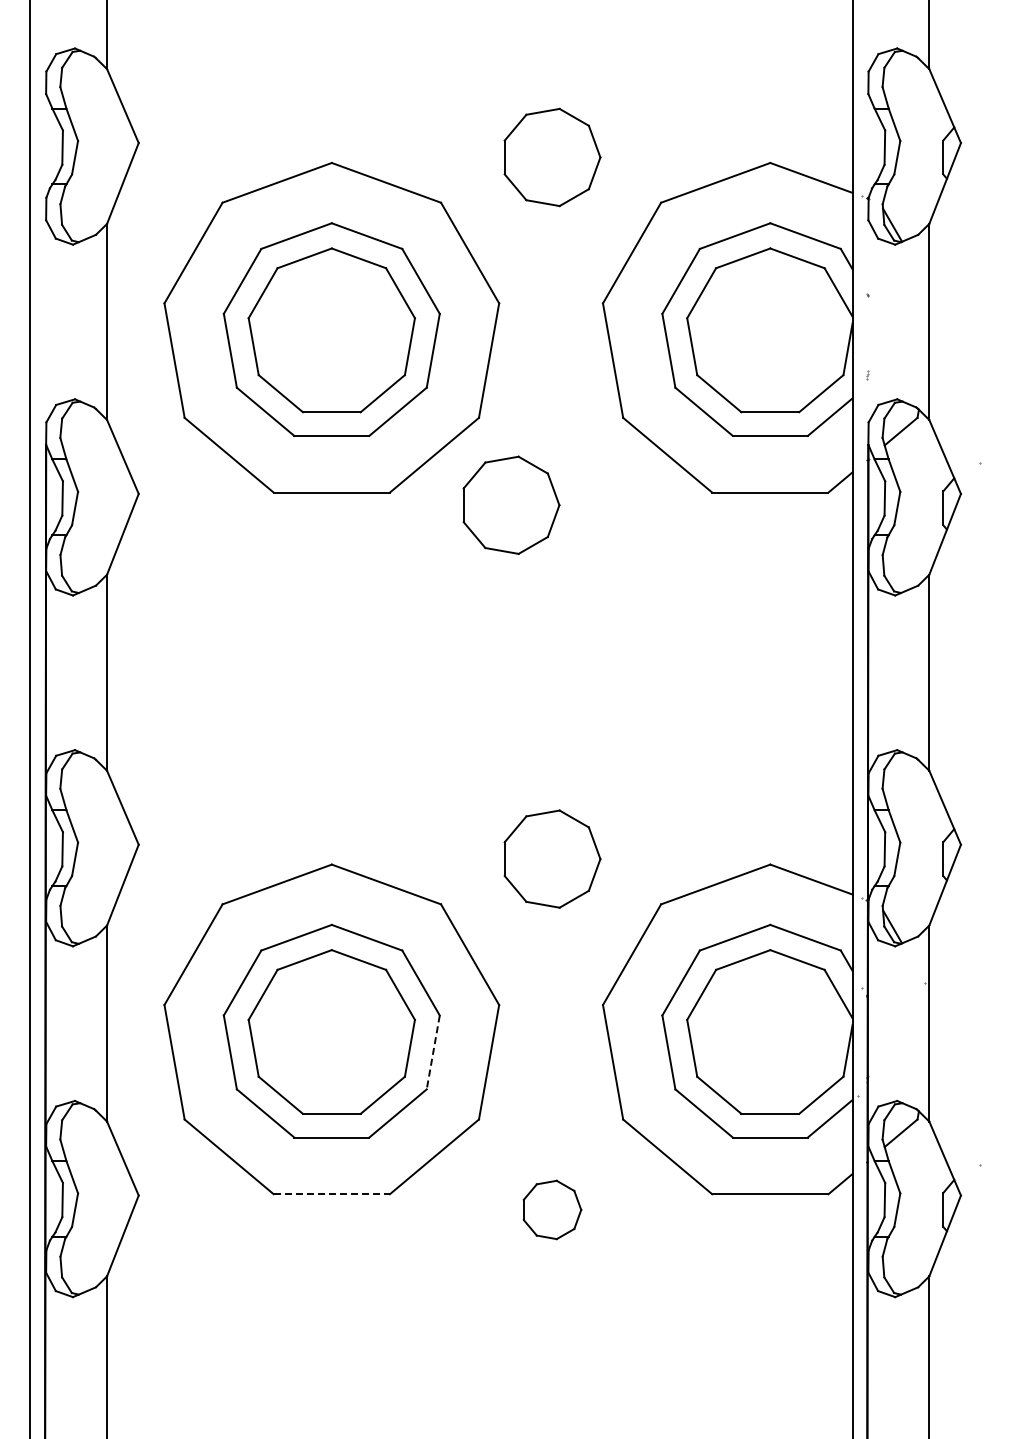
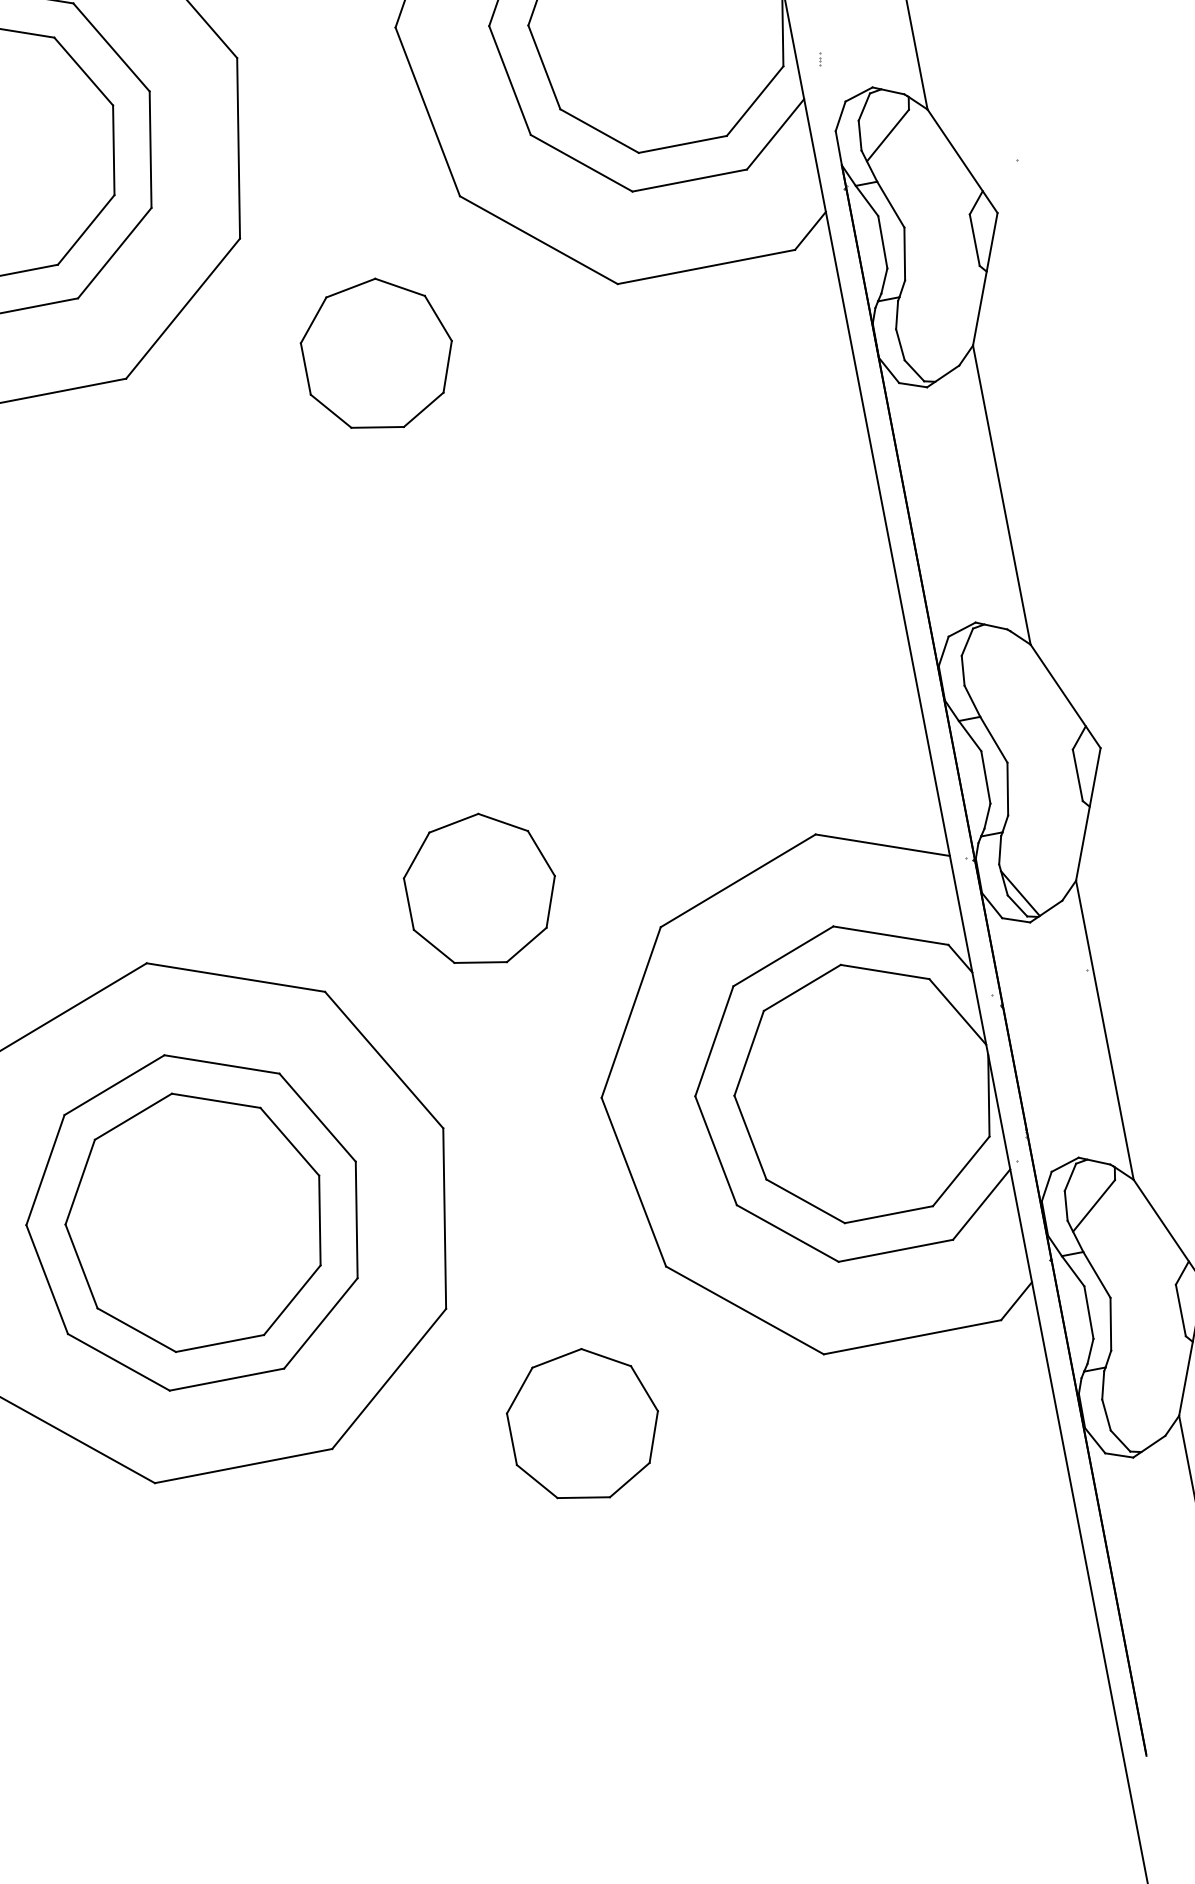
part: (511, 504) -> (378, 353), moved
line: (433, 1052) -> (357, 1220), dashed -> solid
line: (332, 1194) -> (244, 1466), dashed -> solid
part: (552, 1209) -> (584, 1424), size x1.67

